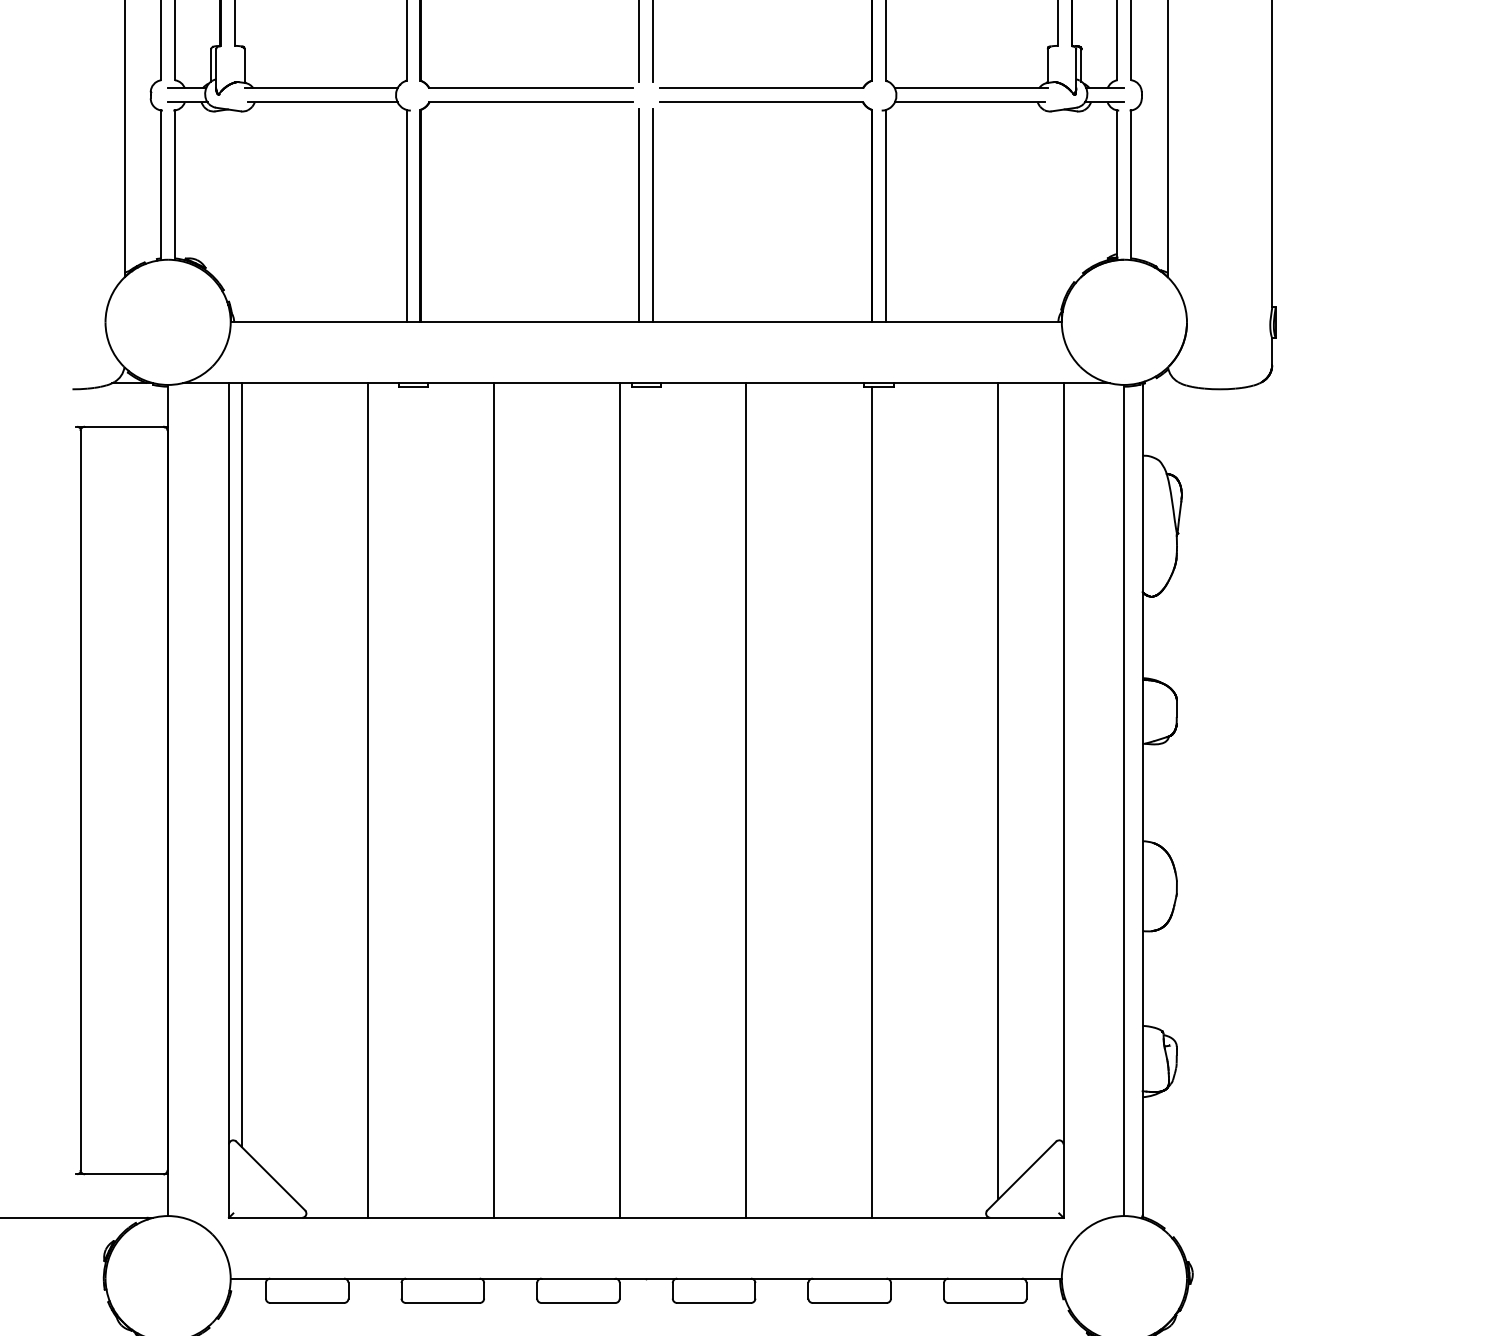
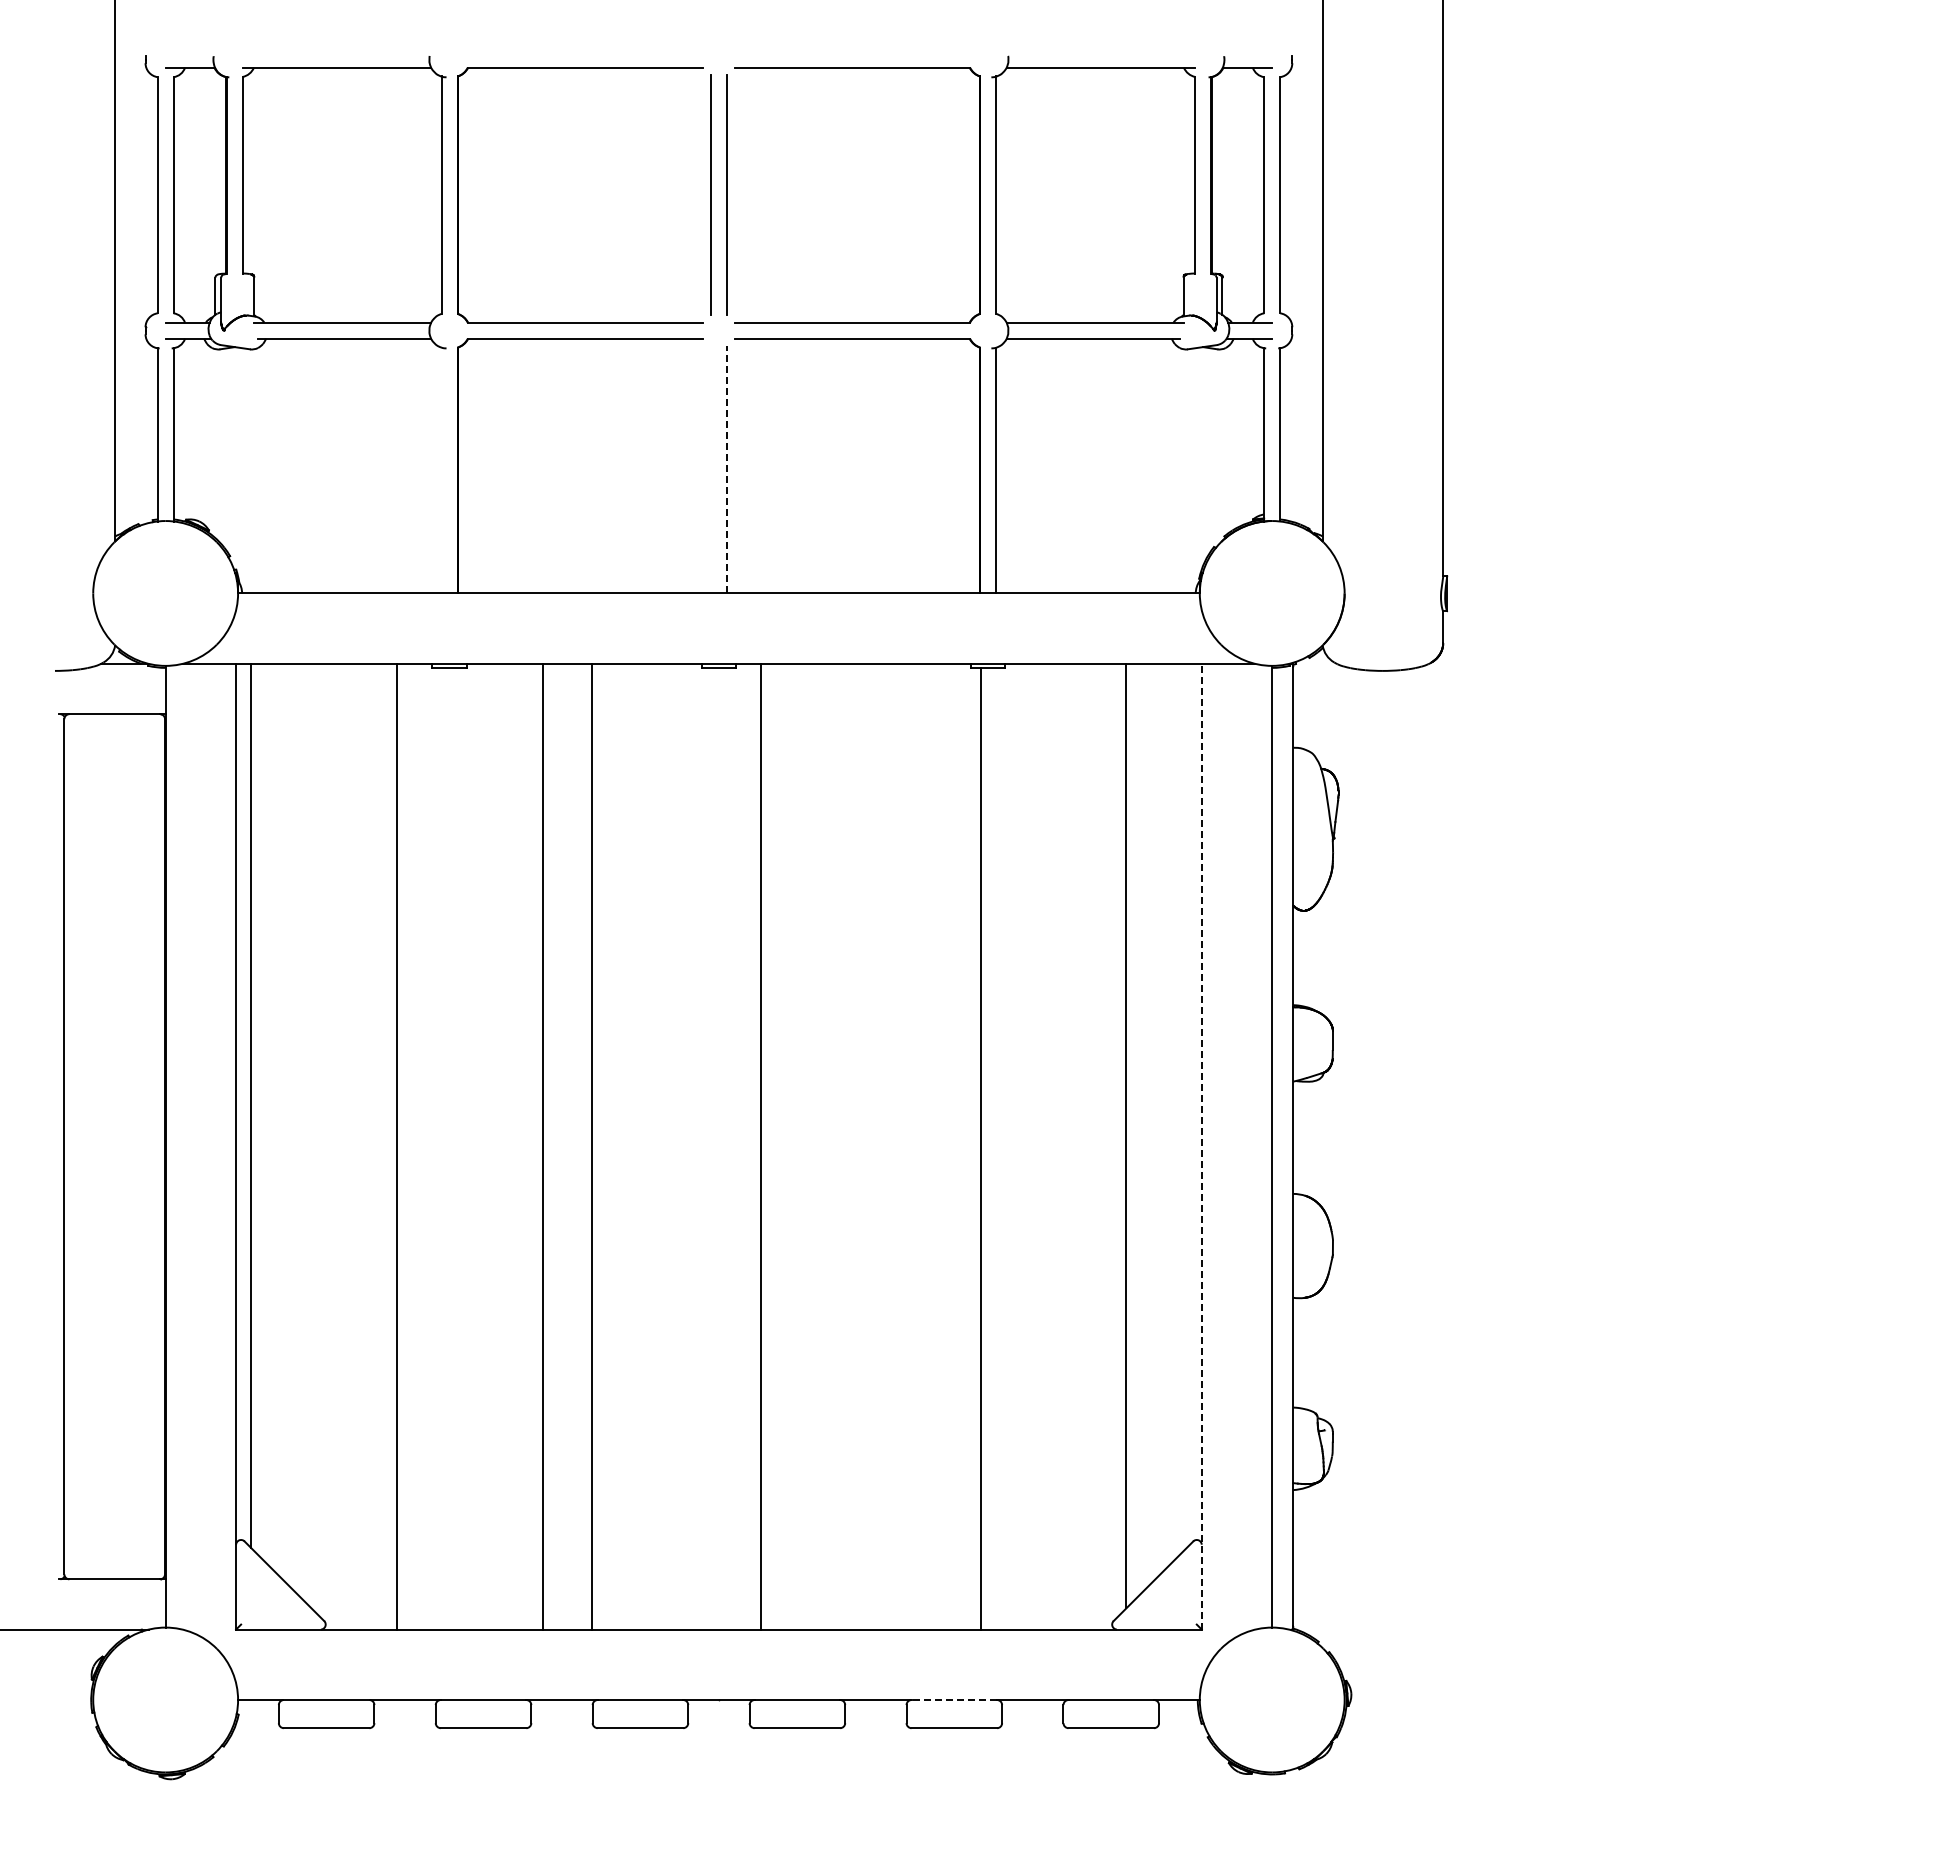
line: (638, 215) -> (710, 469), removed
line: (652, 215) -> (726, 469), solid -> dashed
line: (406, 216) -> (441, 470), removed
line: (619, 800) -> (591, 1146), moved
line: (746, 800) -> (760, 1146), moved
line: (1063, 800) -> (1201, 1146), solid -> dashed
line: (849, 1279) -> (954, 1700), solid -> dashed

